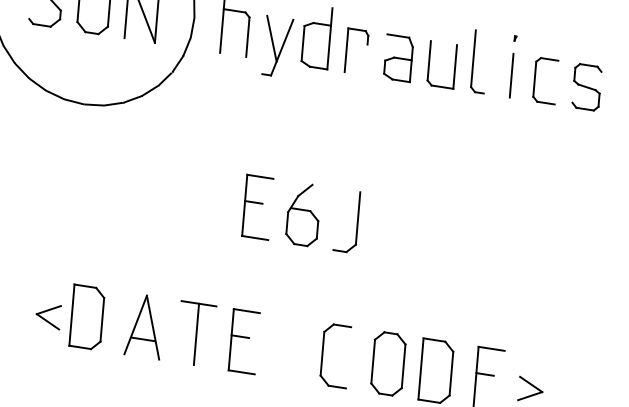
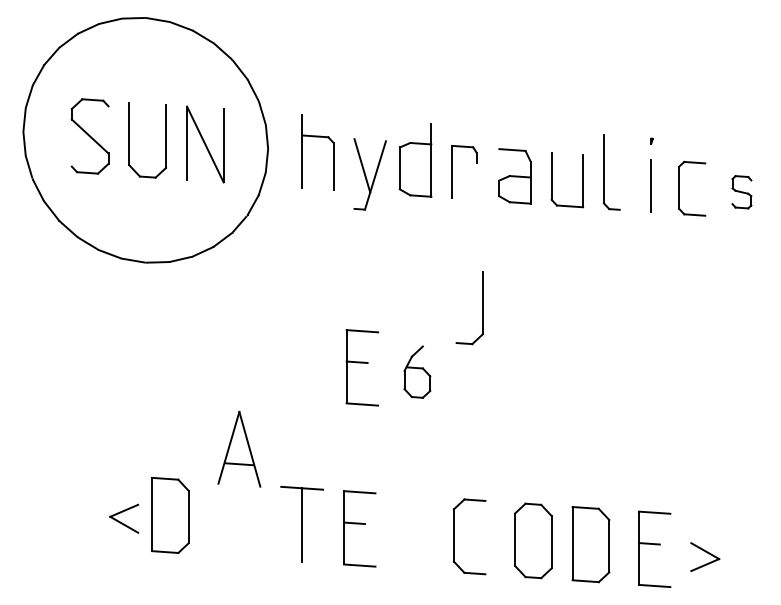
part: (586, 87) -> (741, 192), size x0.6
part: (303, 214) -> (417, 371), size x0.7
part: (357, 223) -> (482, 308), moved
part: (144, 326) -> (239, 448), moved

